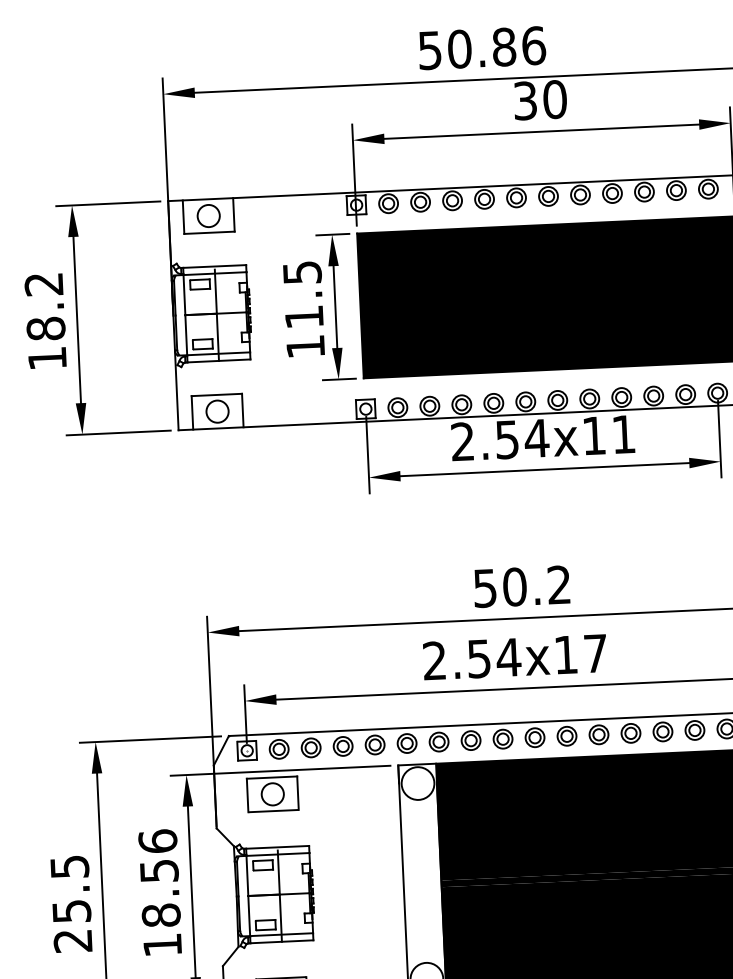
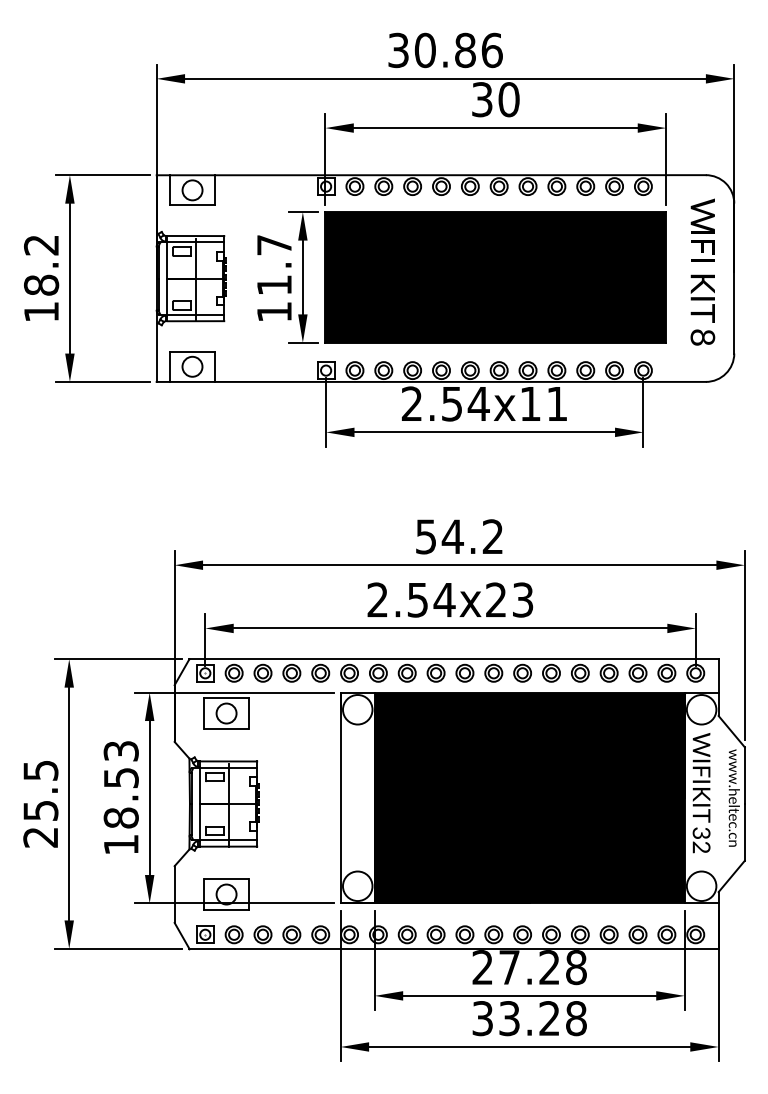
text: (429, 49) -> (398, 49), 50.86 -> 30.86
text: (302, 273) -> (274, 245), 11.5 -> 11.7
text: (514, 586) -> (452, 536), 50.2 -> 54.2
text: (580, 653) -> (509, 599), 2.54x17 -> 2.54x23
text: (157, 840) -> (120, 750), 18.56 -> 18.53

